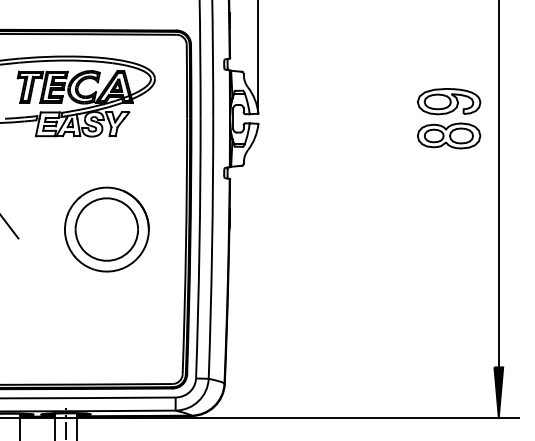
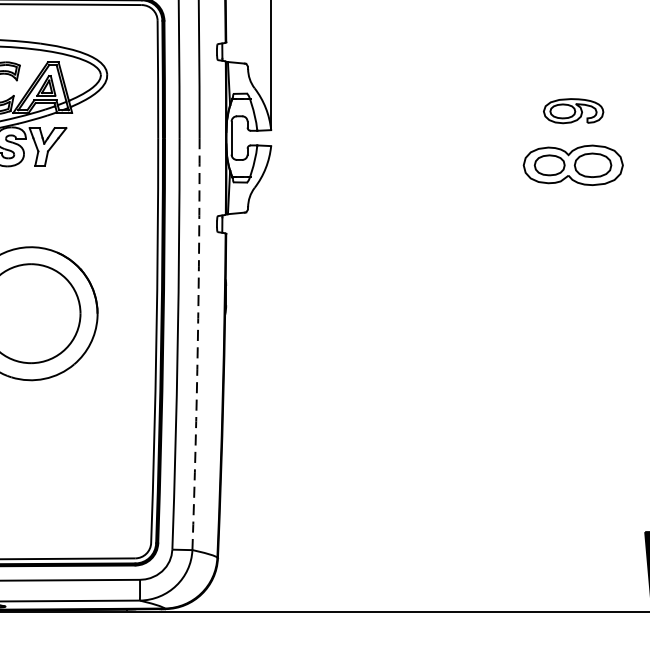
part: (449, 101) -> (573, 110), size x0.6
arc: (212, 248) -> (198, 343), solid -> dashed

